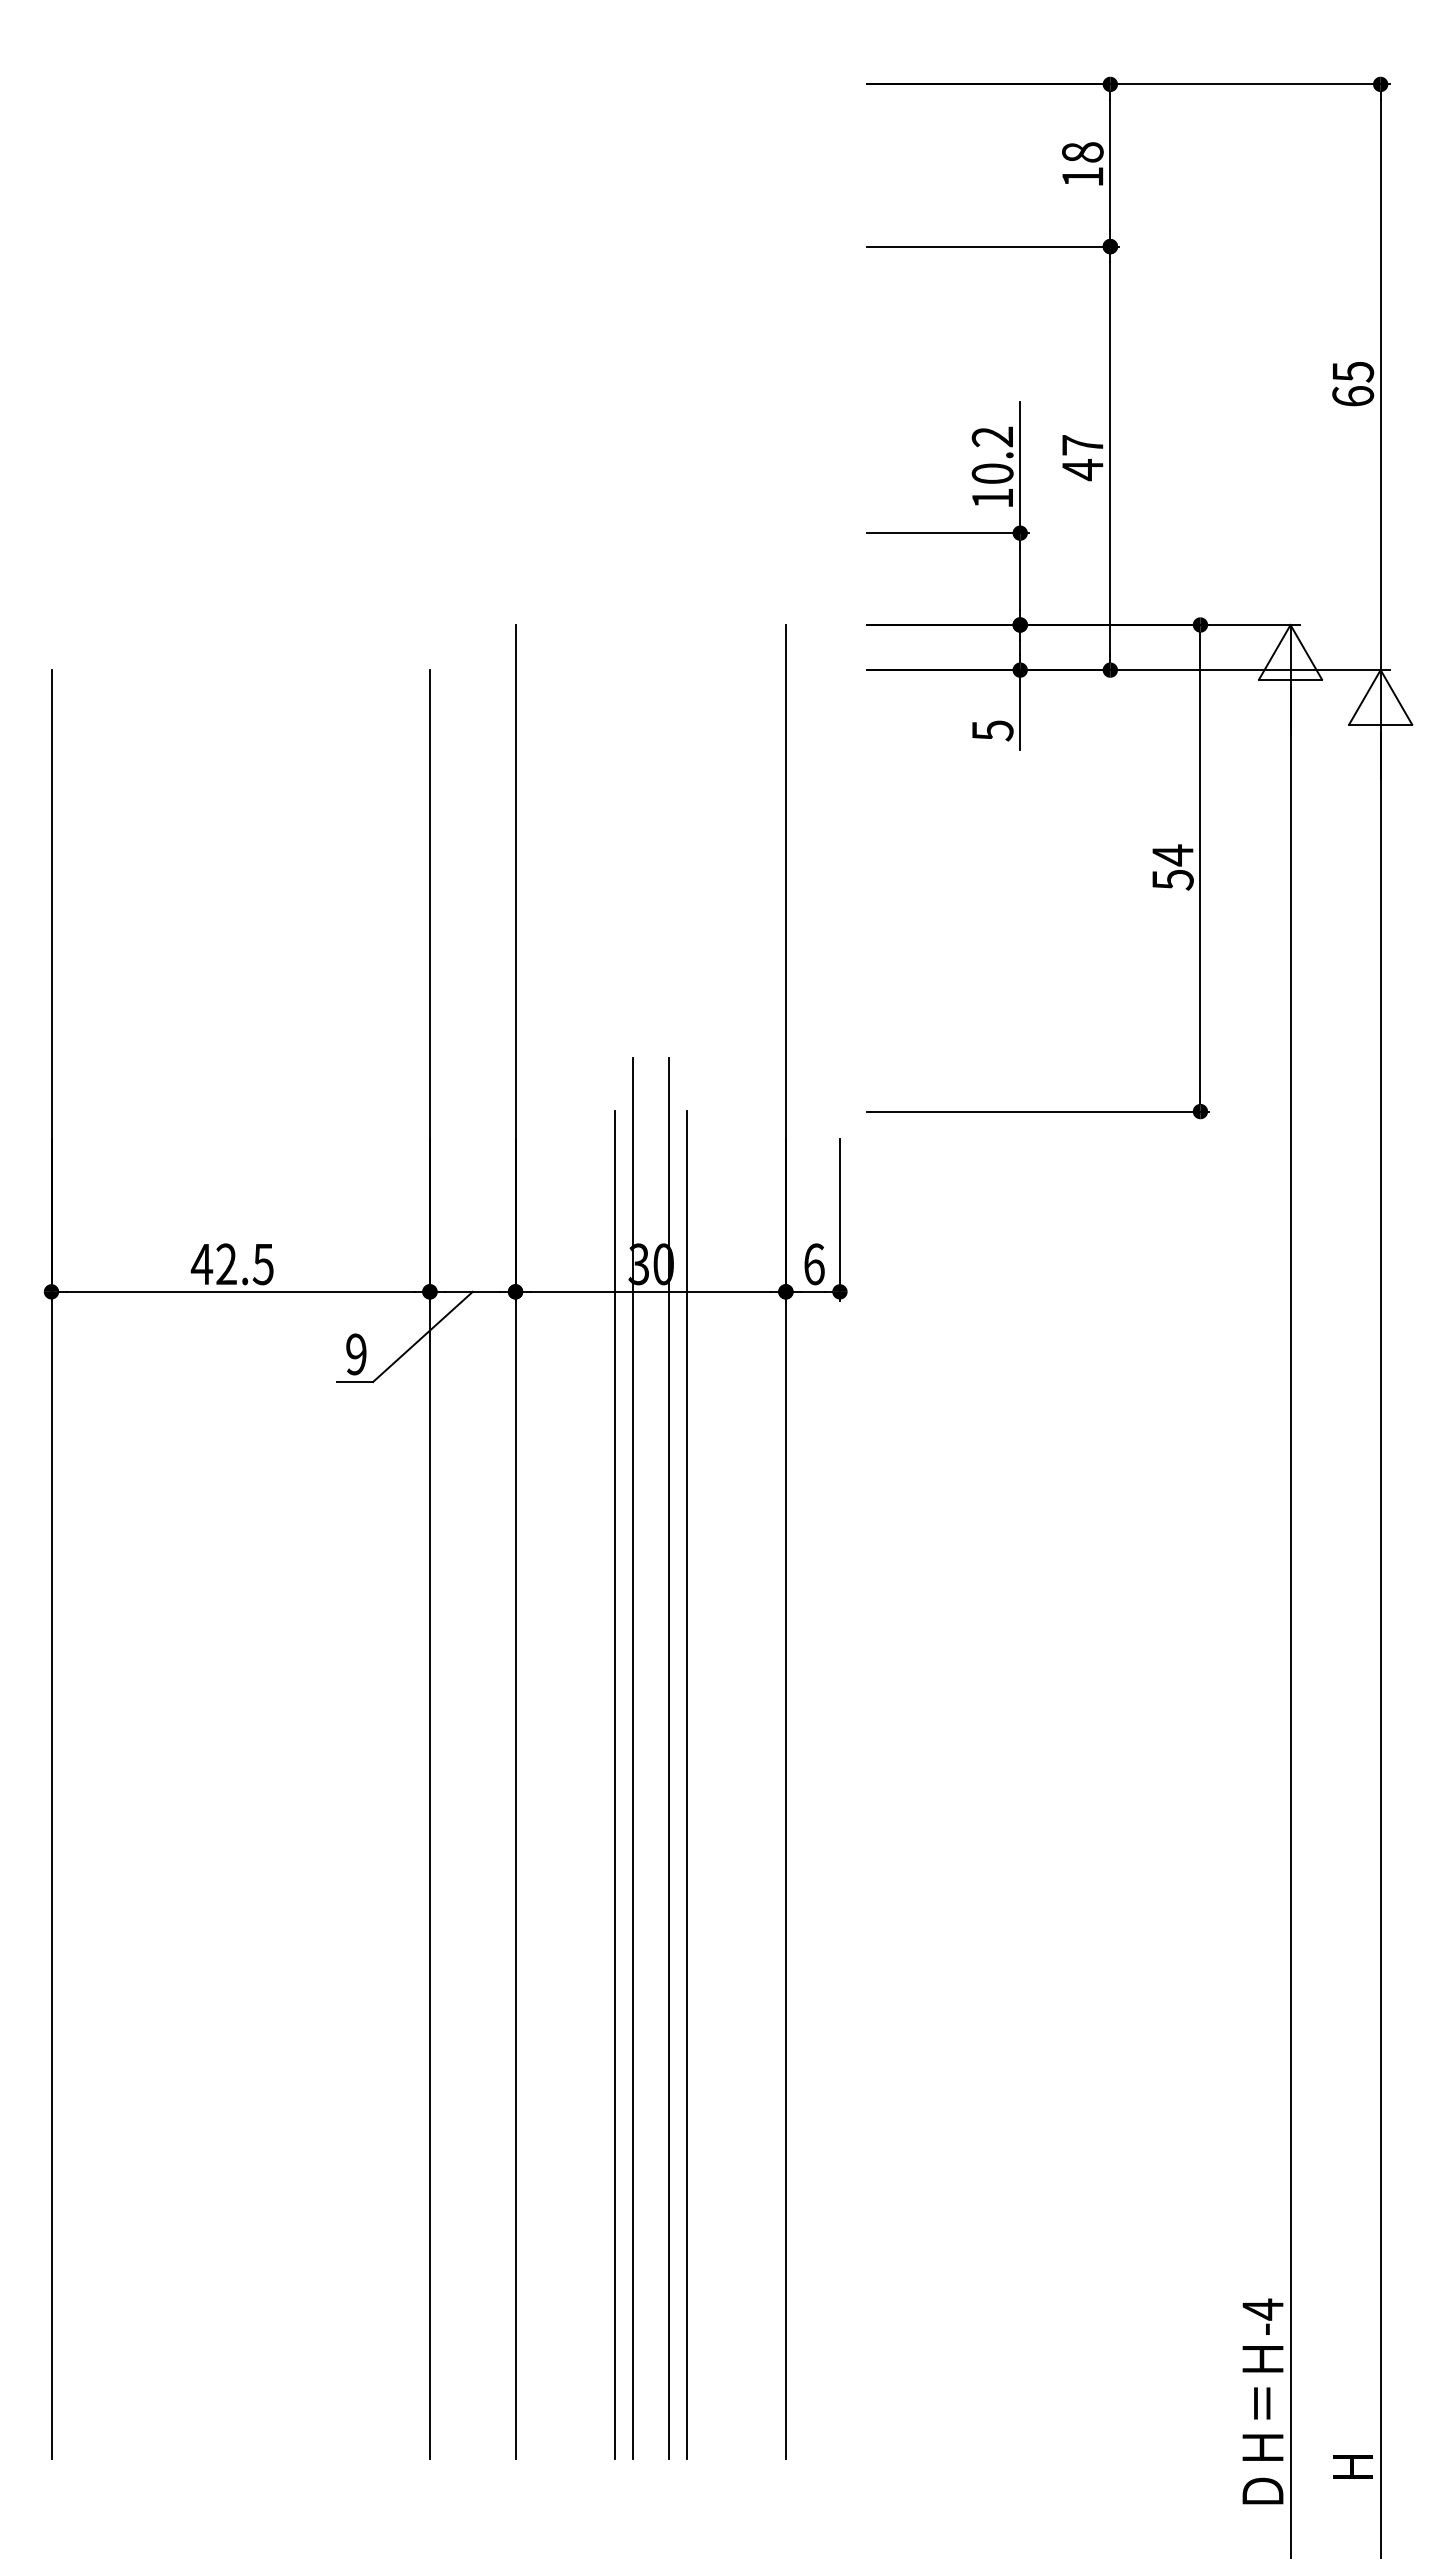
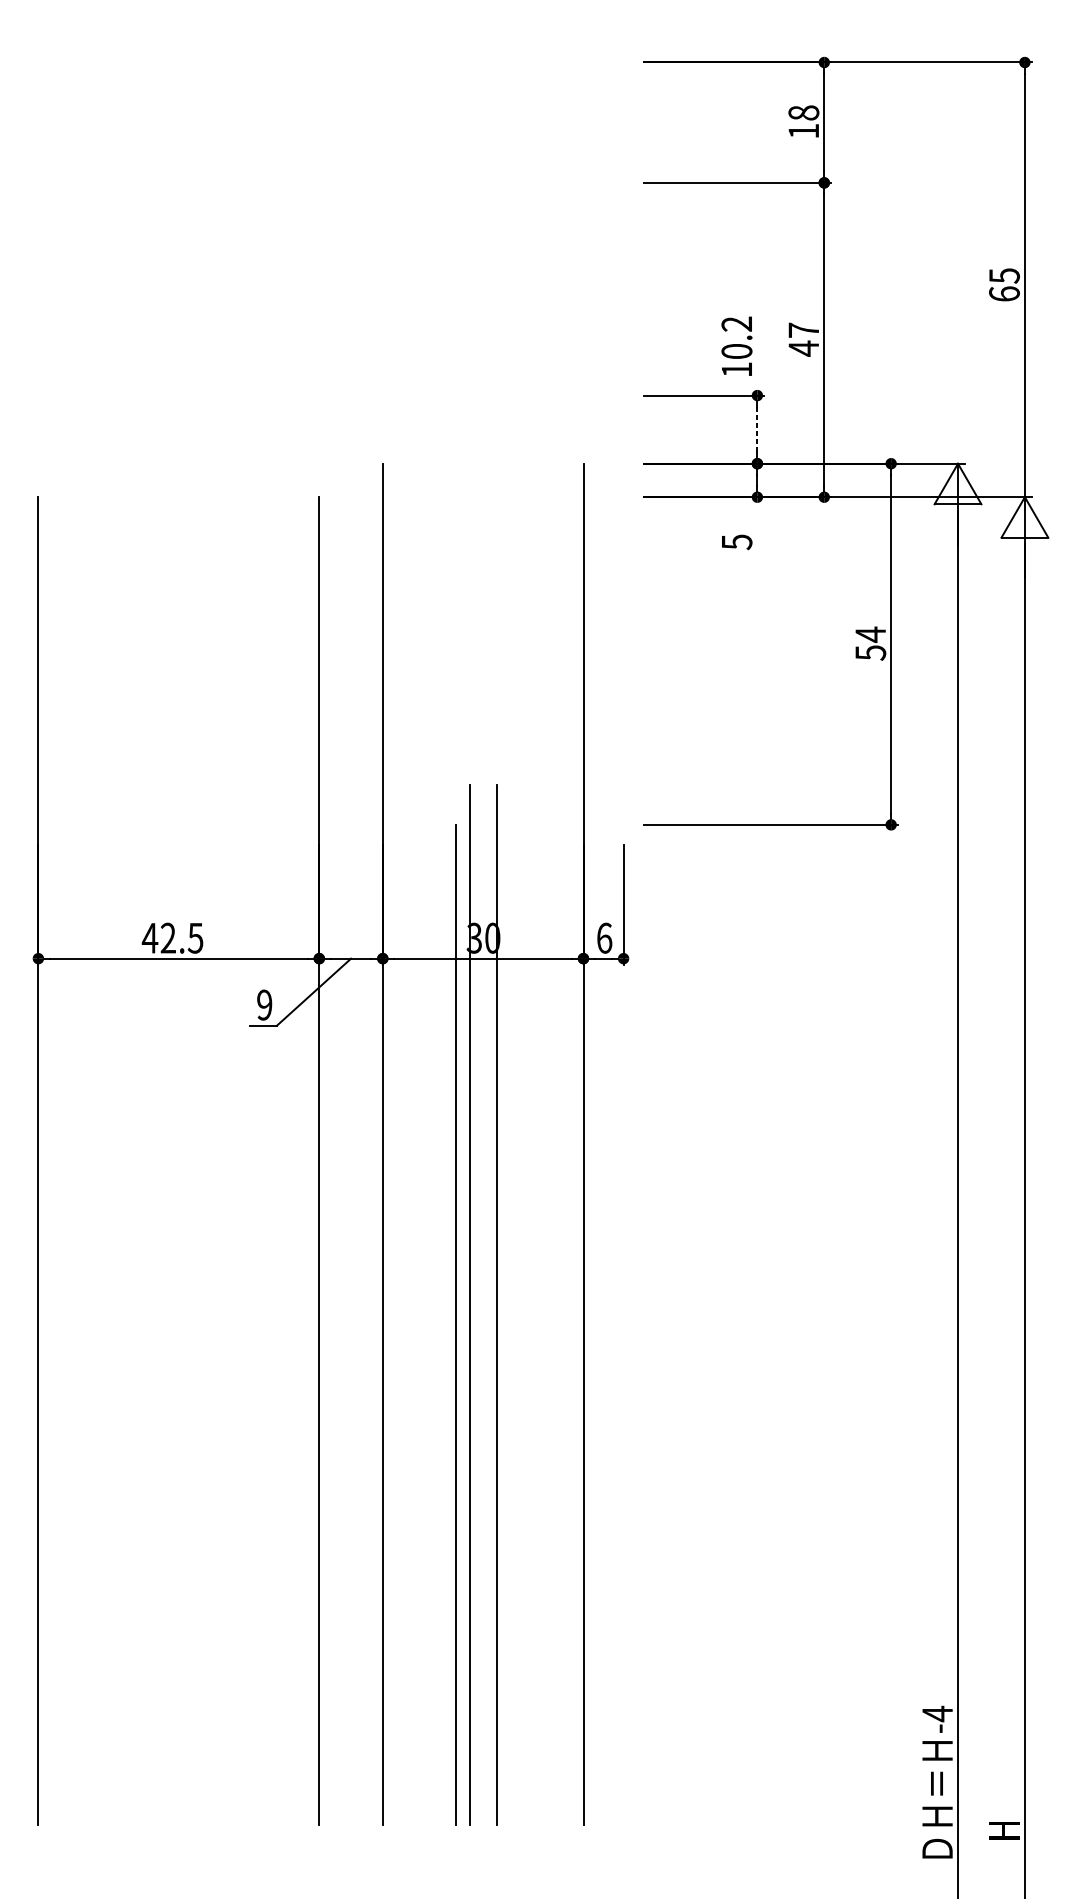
line: (1020, 467) -> (757, 346), removed
line: (1020, 579) -> (757, 429), solid -> dashed
line: (1020, 710) -> (757, 527), removed
line: (686, 1784) -> (509, 1324), removed

